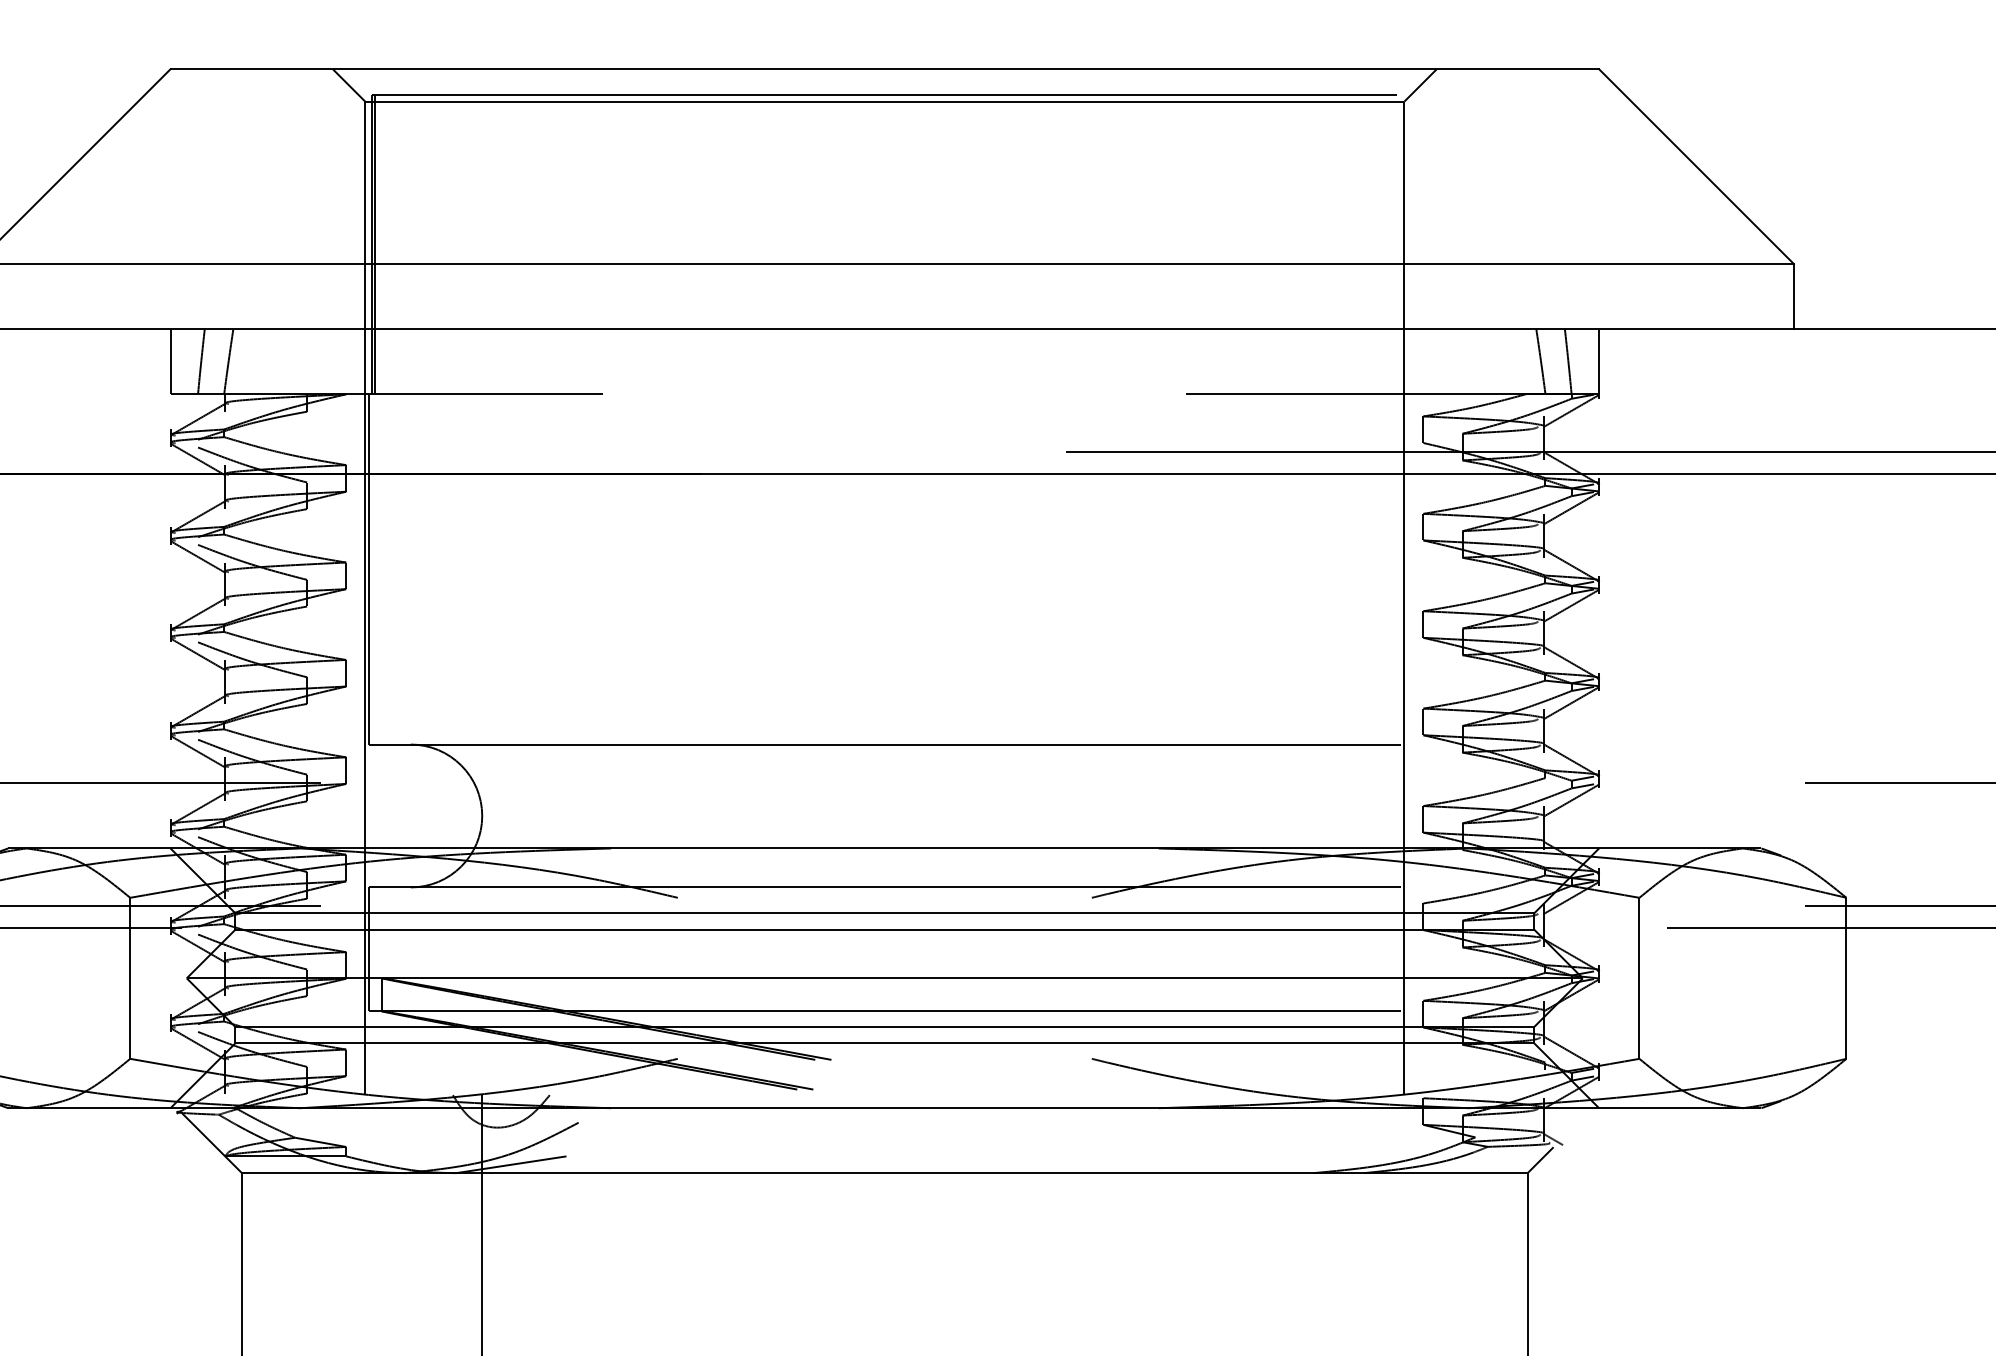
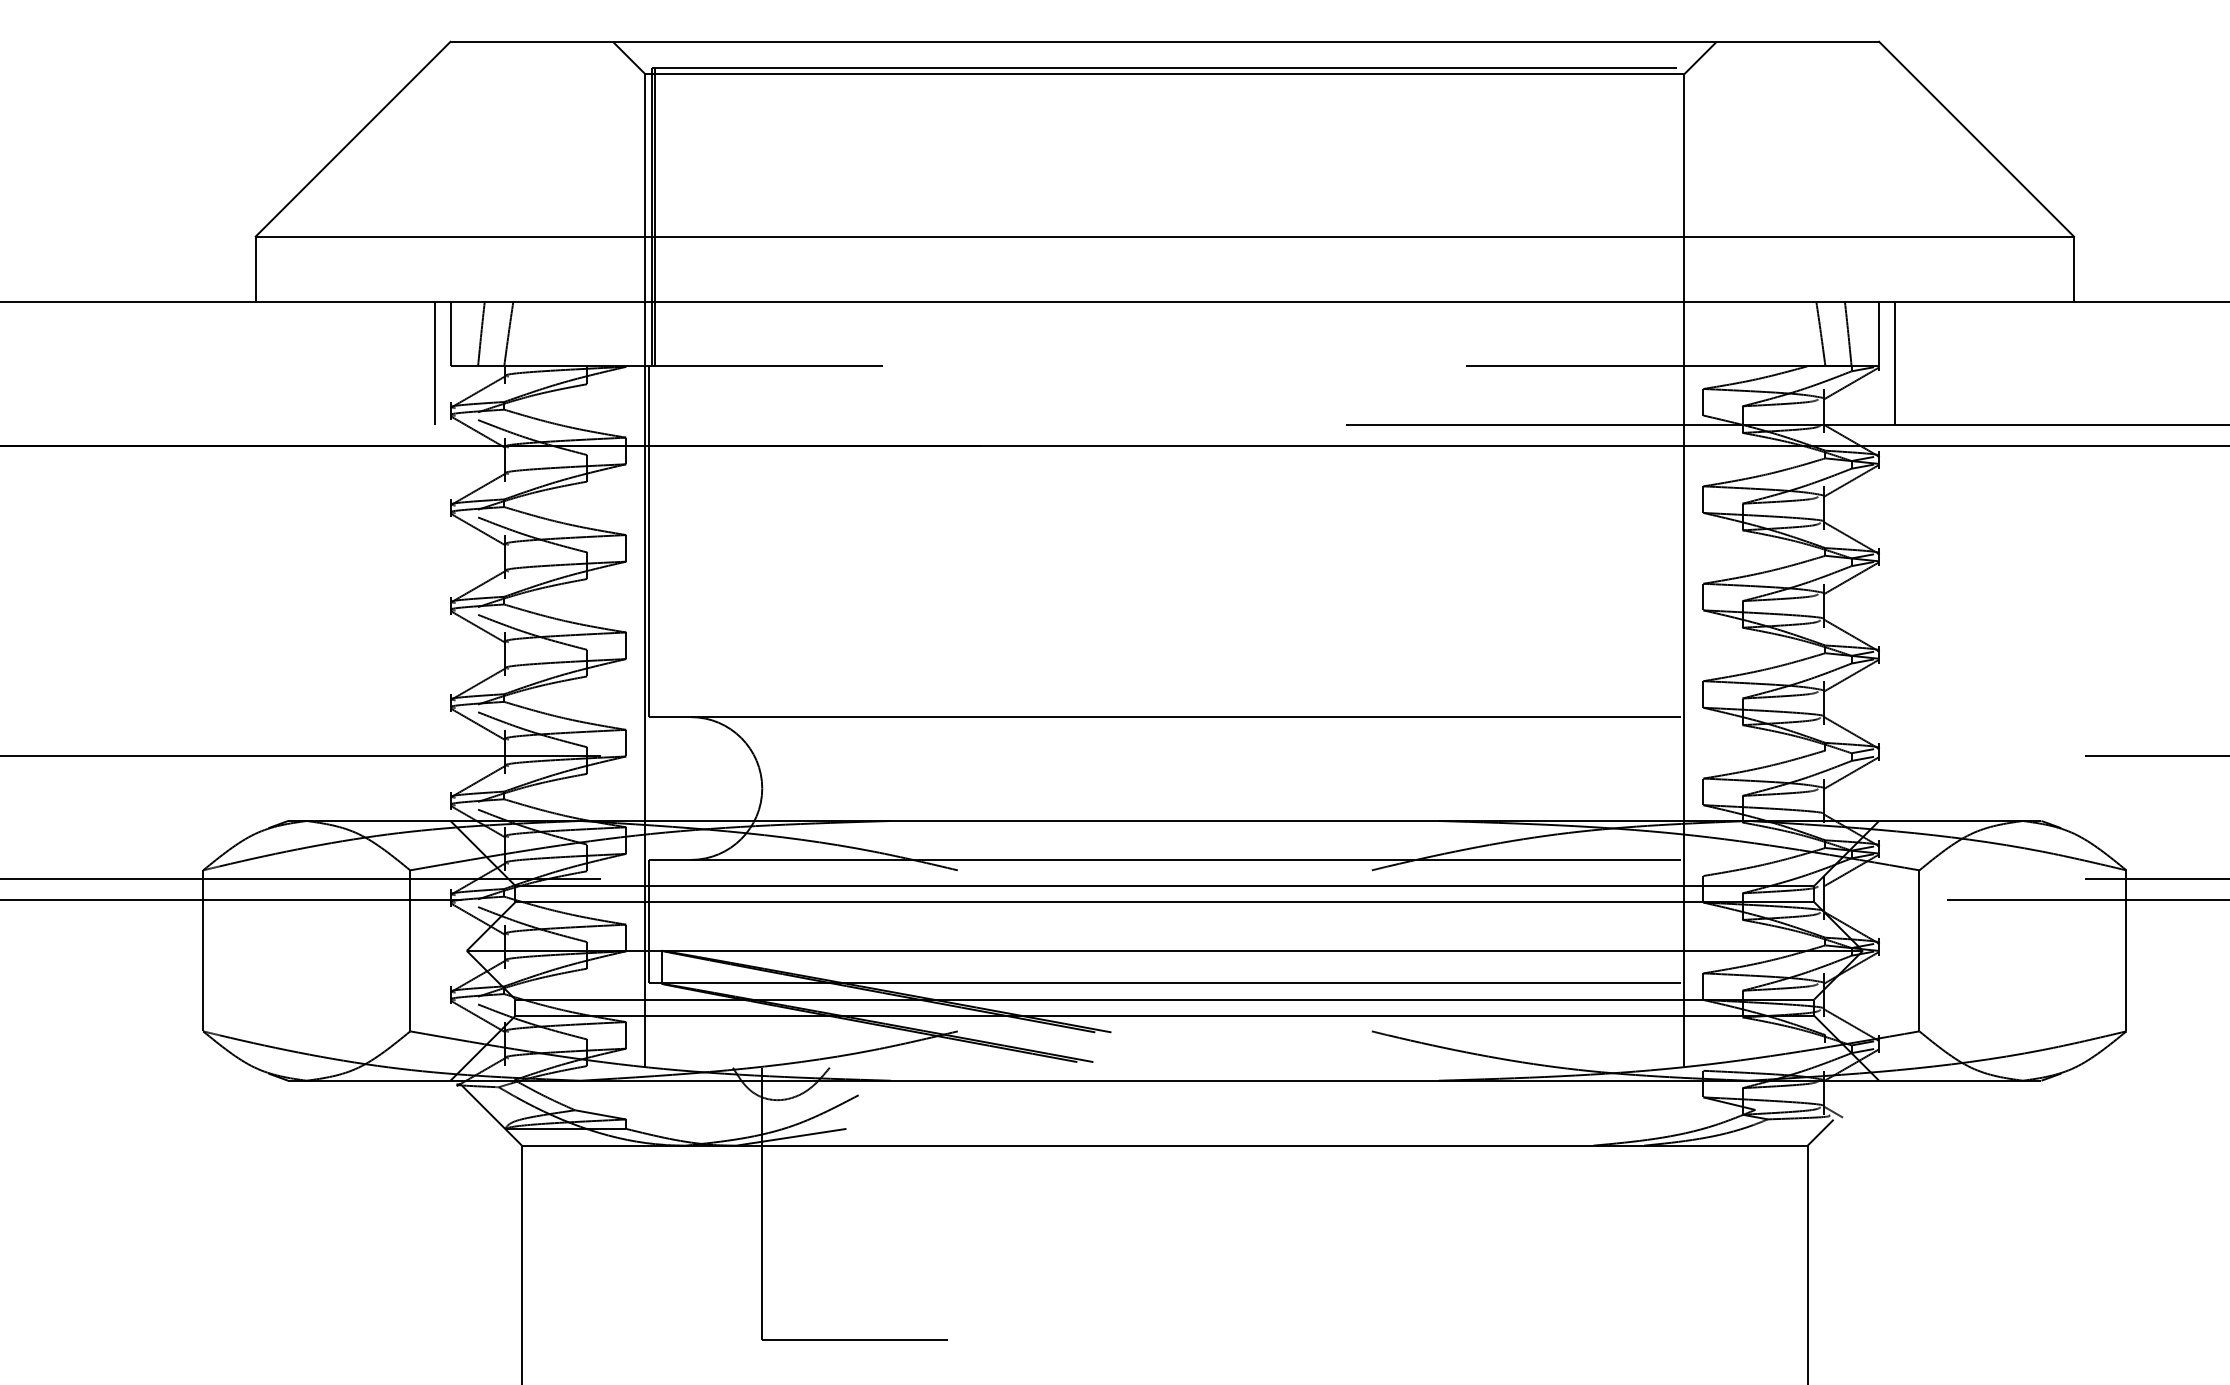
line: (155, 389) -> (435, 362), added
line: (1614, 389) -> (1894, 362), added

